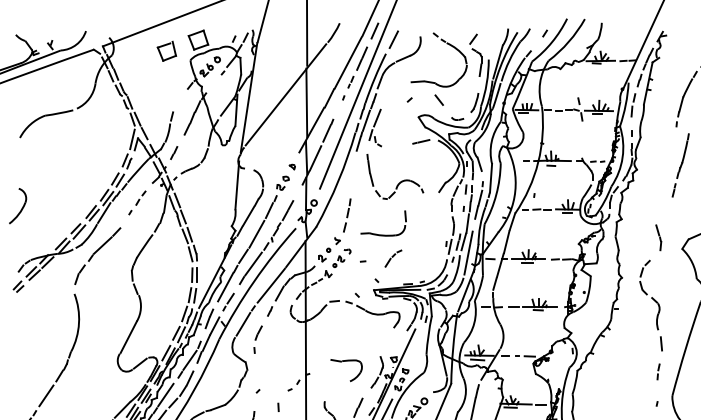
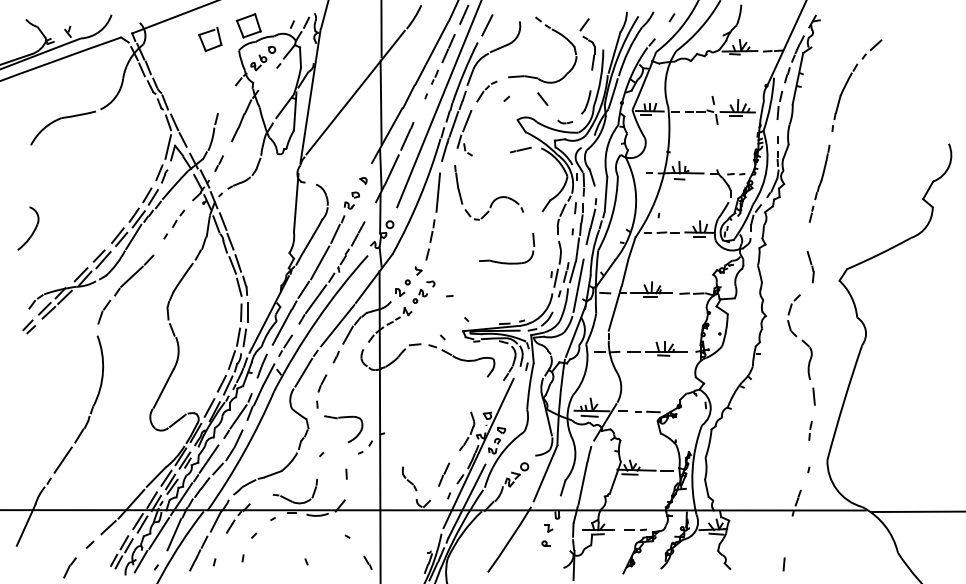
part: (680, 165) -> (819, 183), moved
line: (353, 176) -> (438, 192), added
part: (384, 234) -> (507, 262), moved
part: (393, 258) -> (486, 91), moved
part: (346, 361) -> (343, 418), moved

